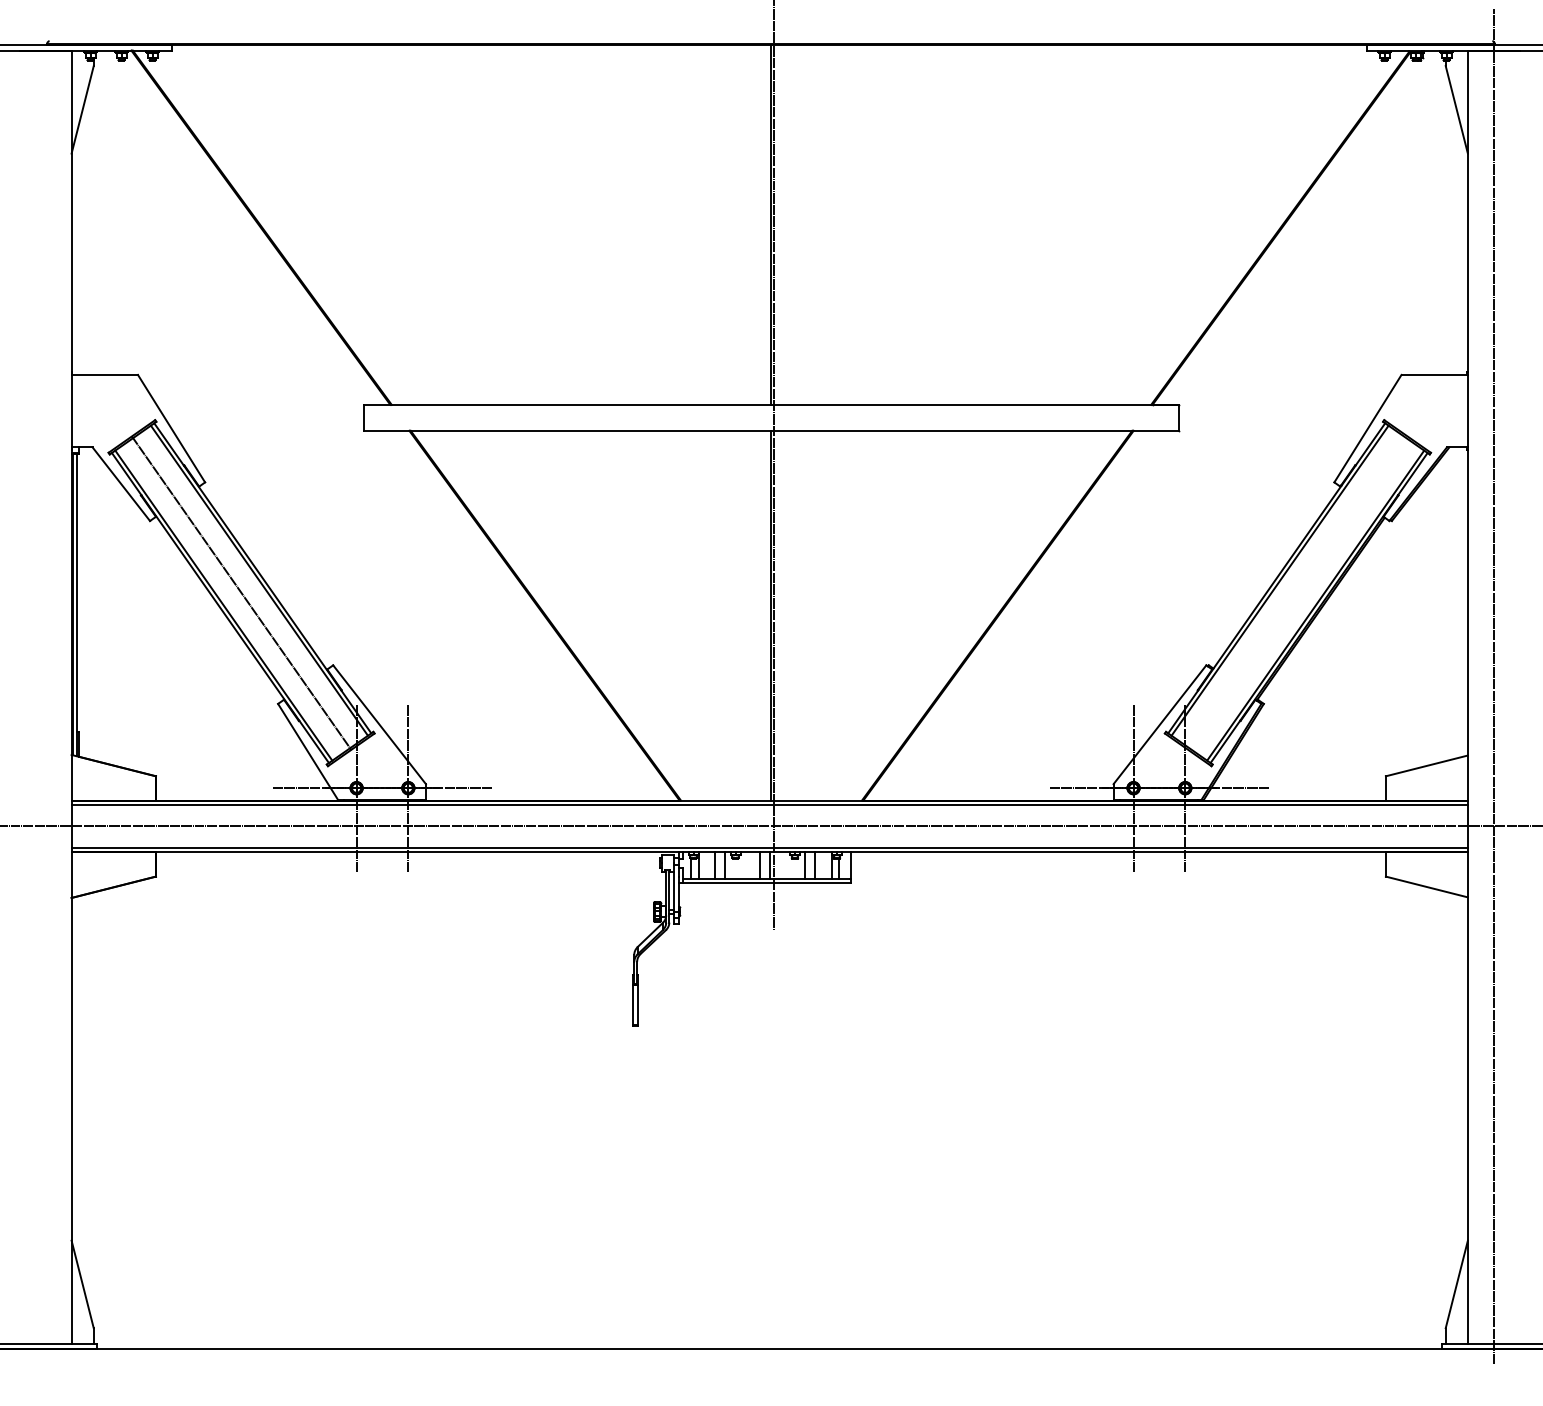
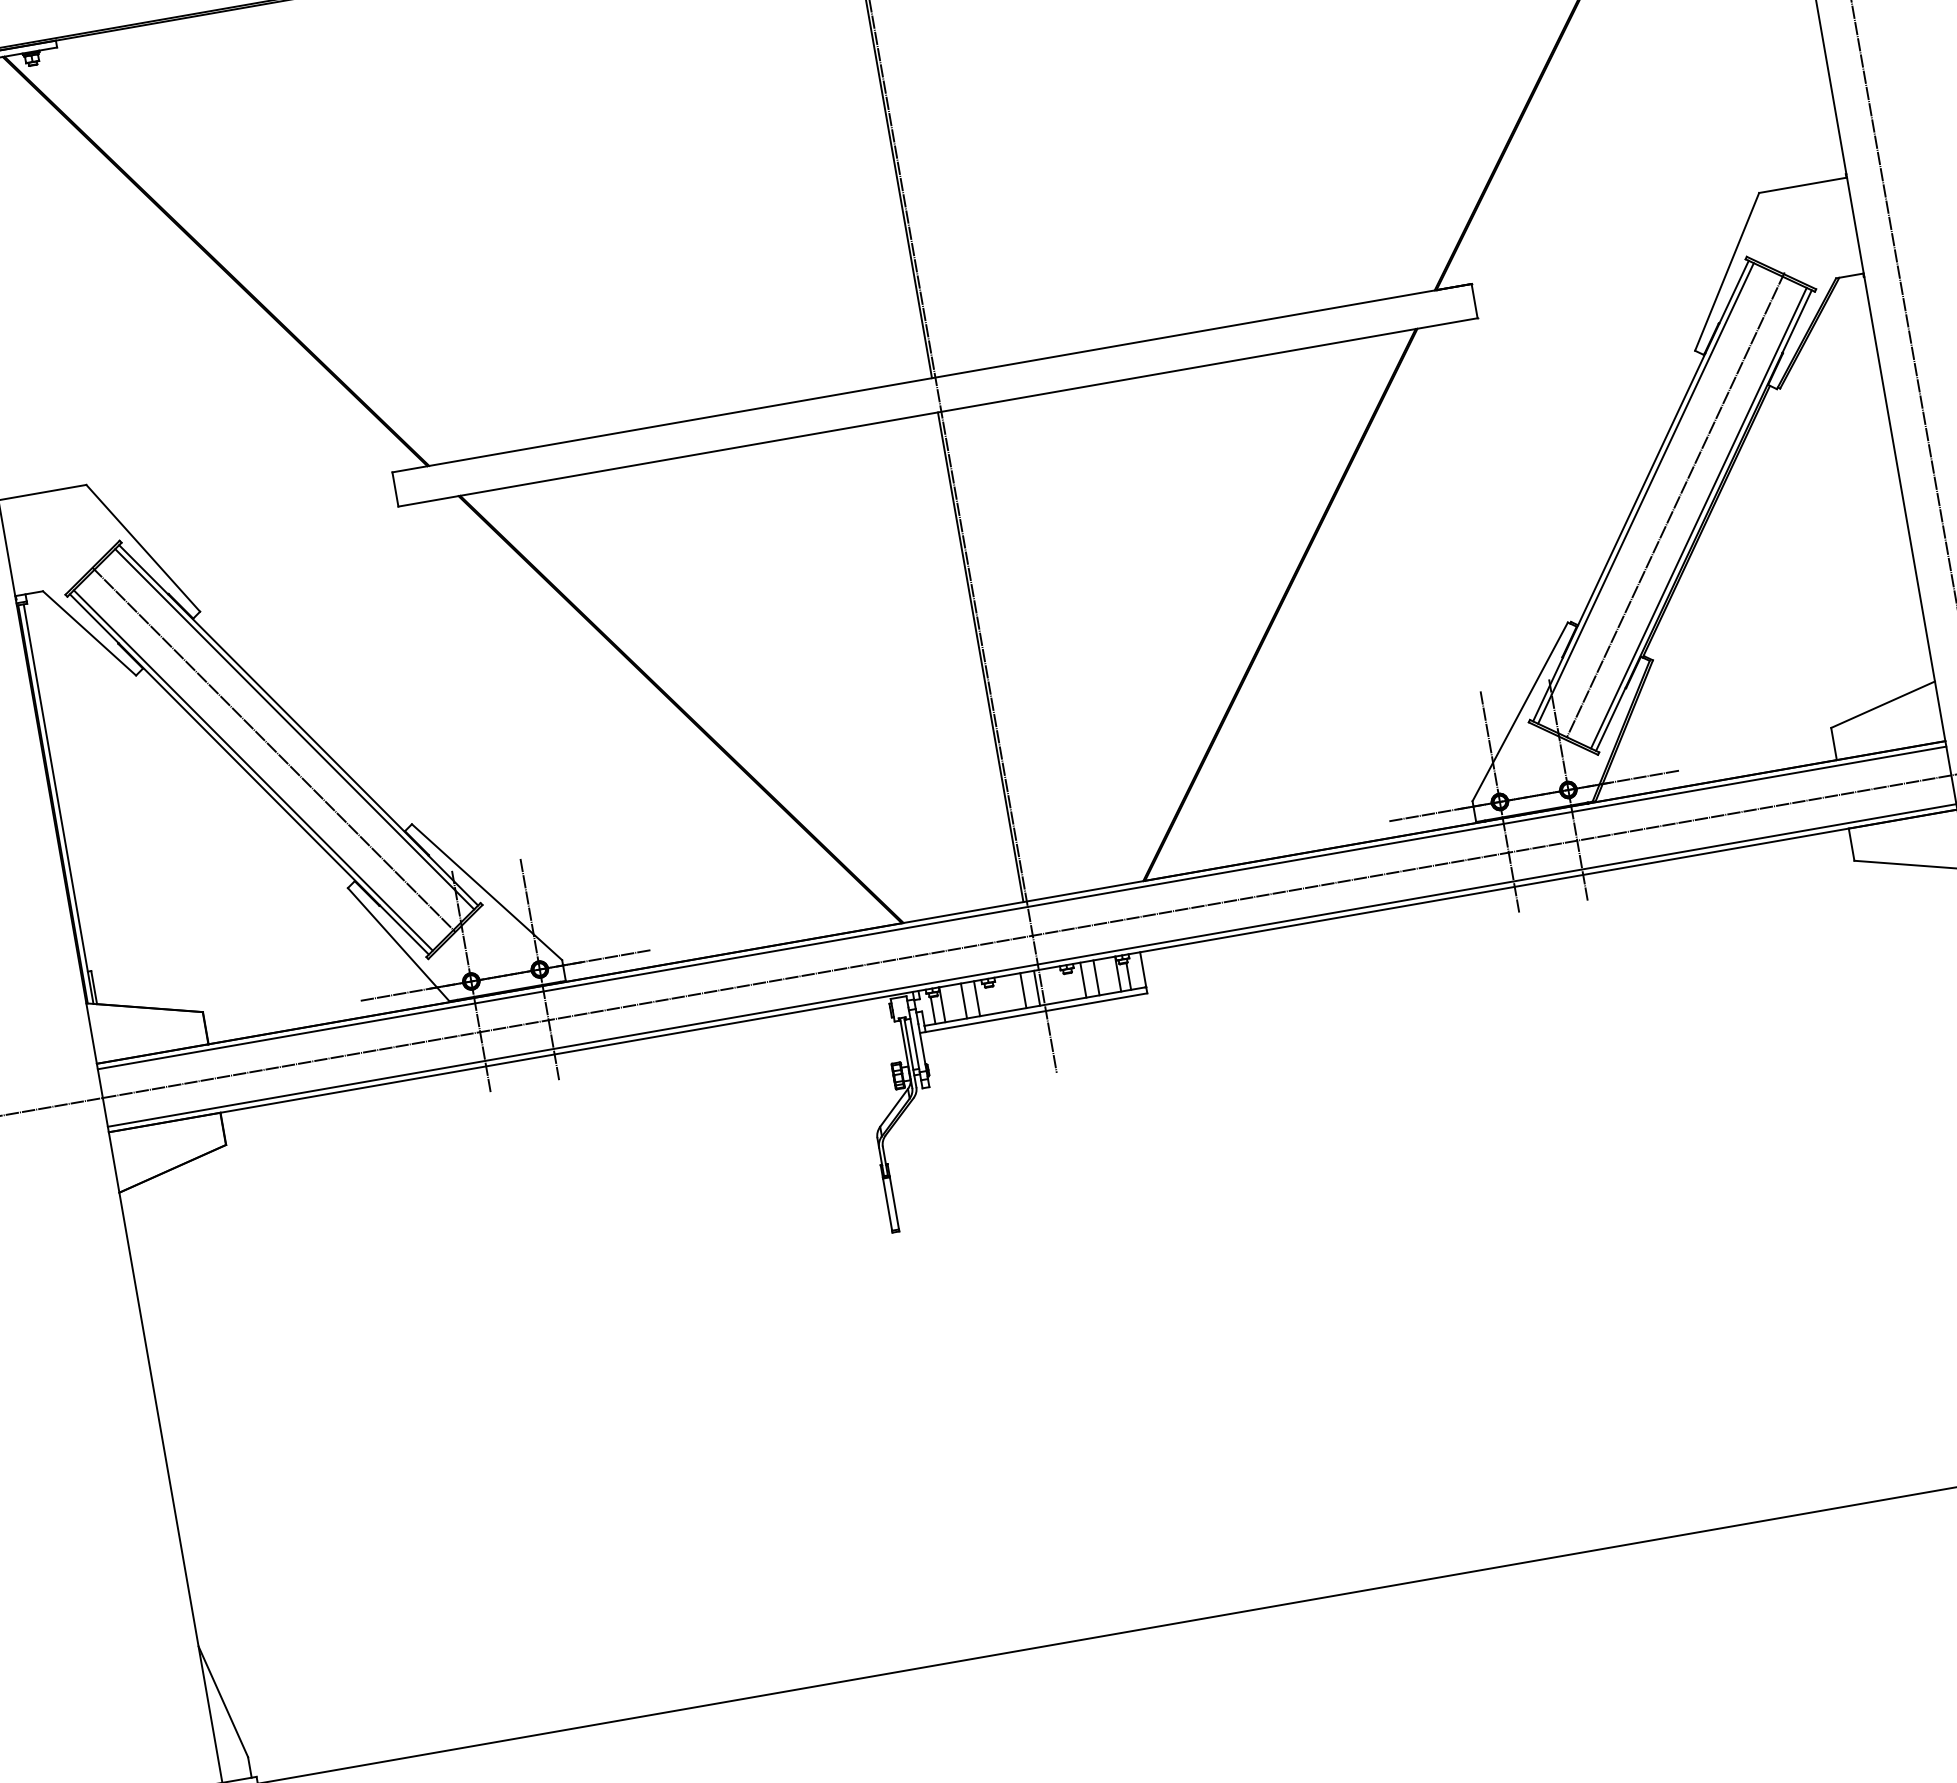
line: (1300, 592) -> (1675, 504), added

